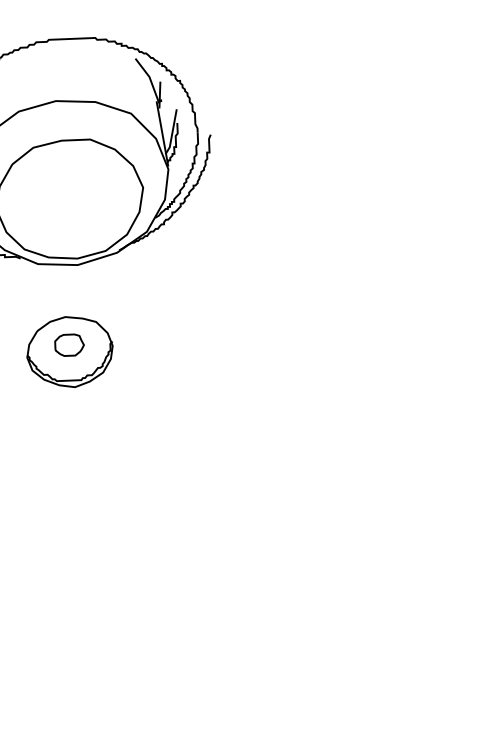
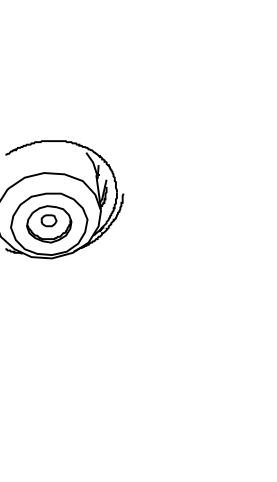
part: (70, 352) -> (49, 224), moved

